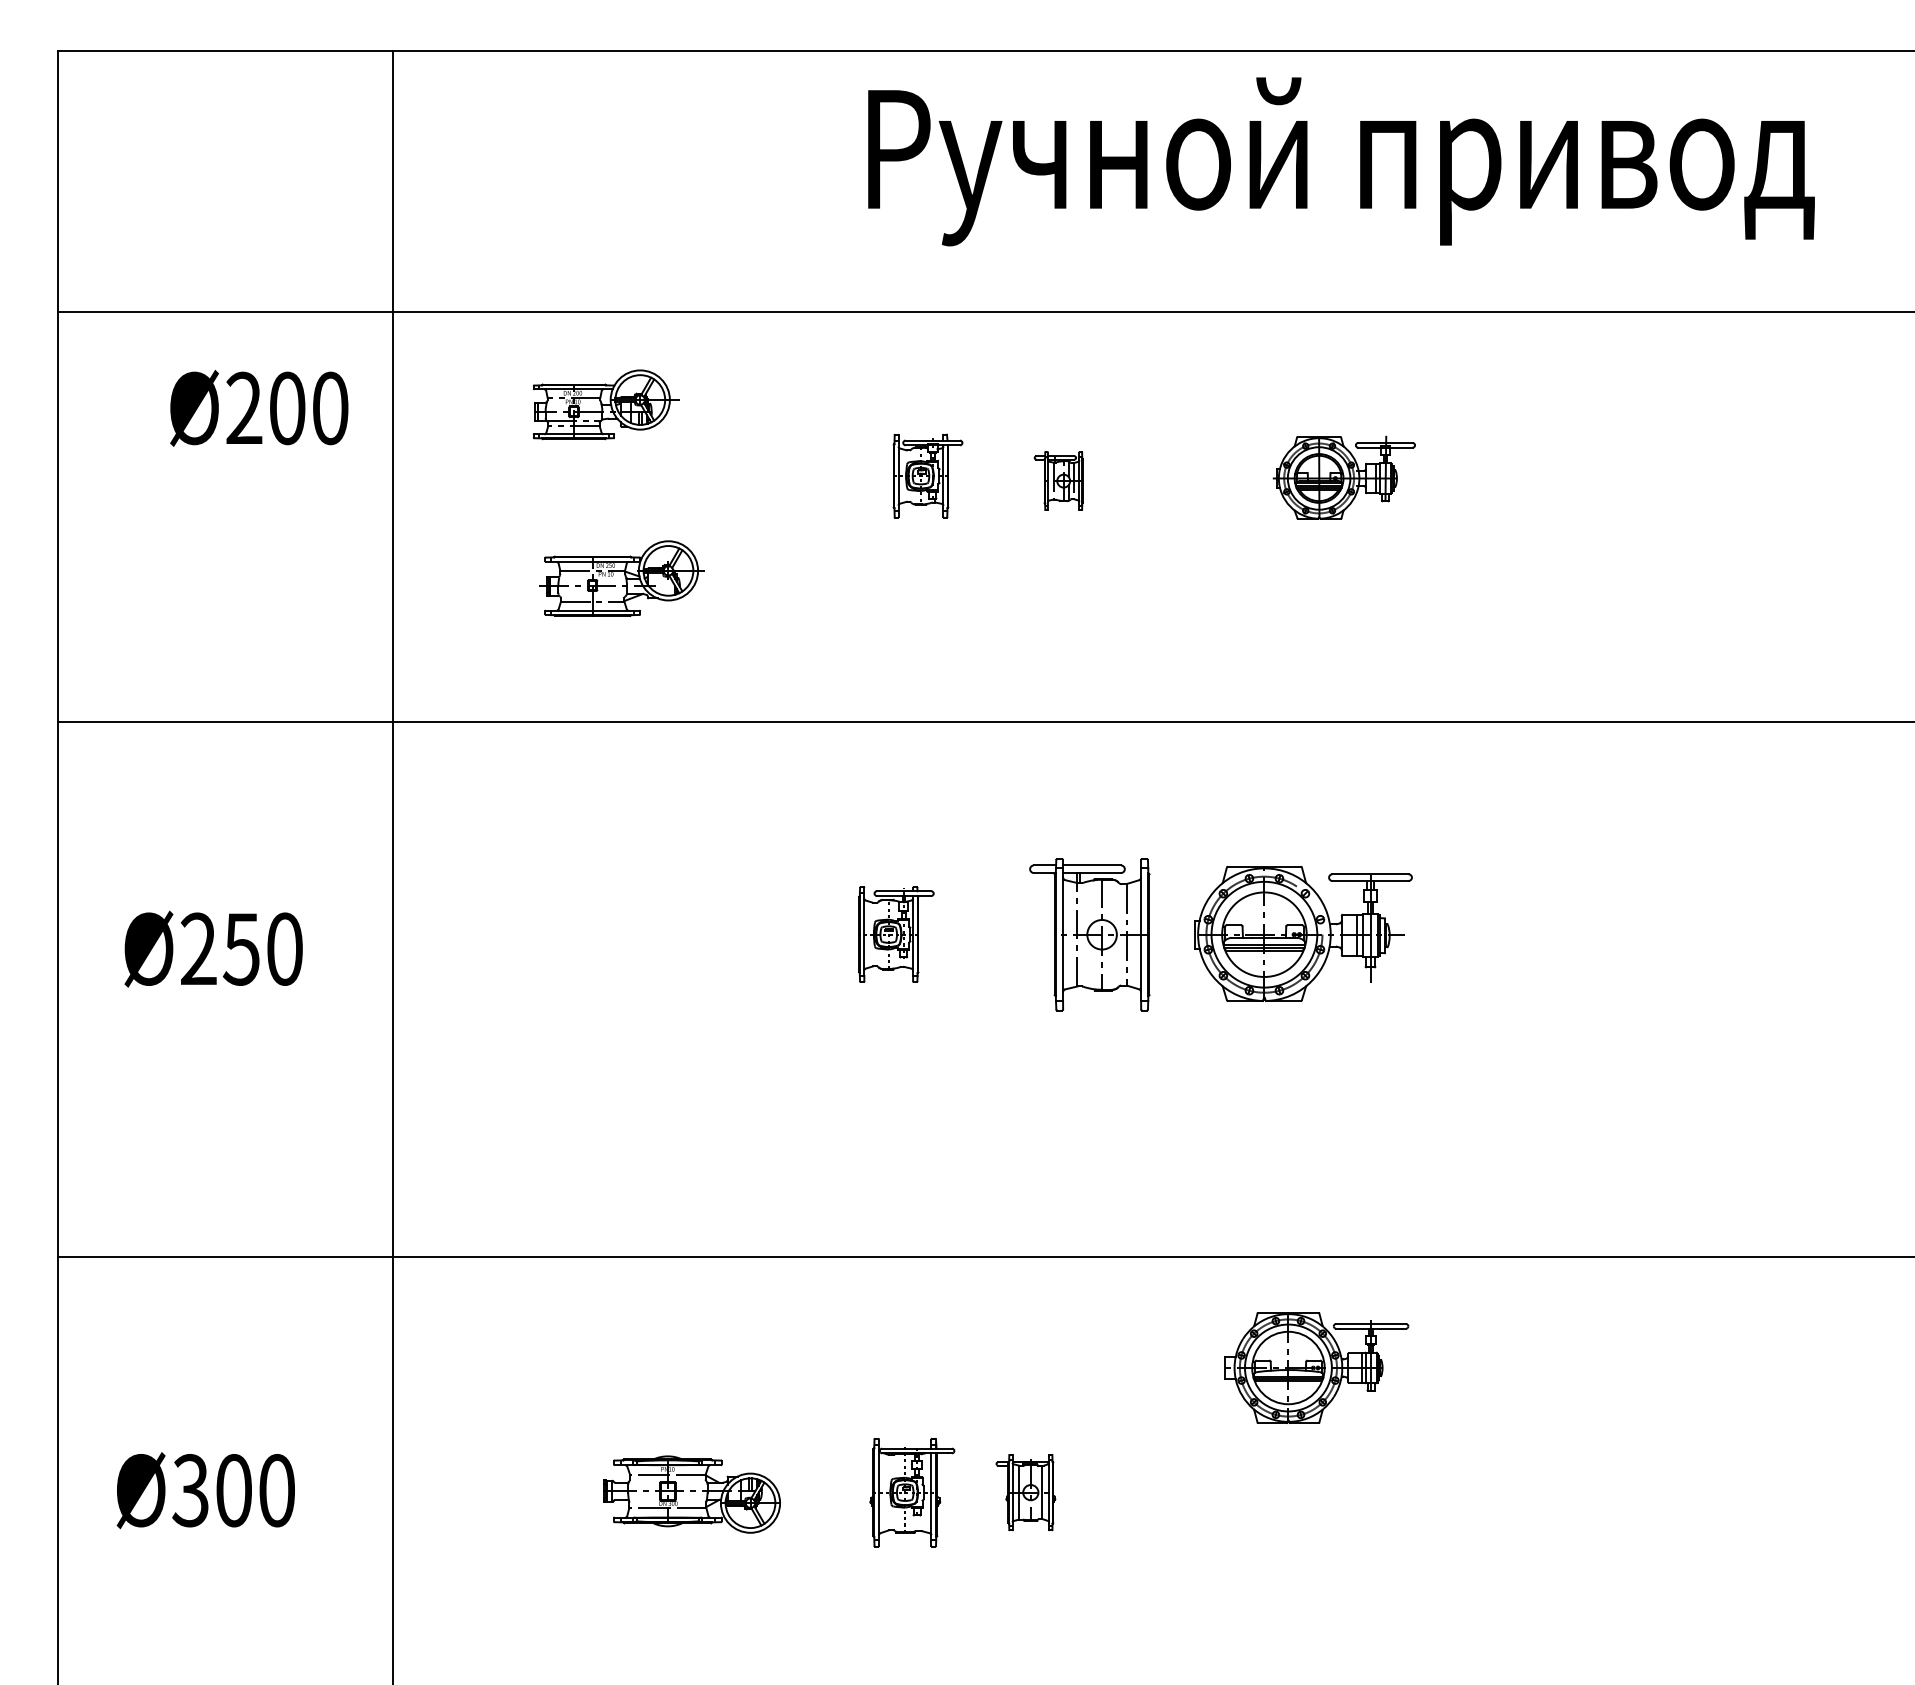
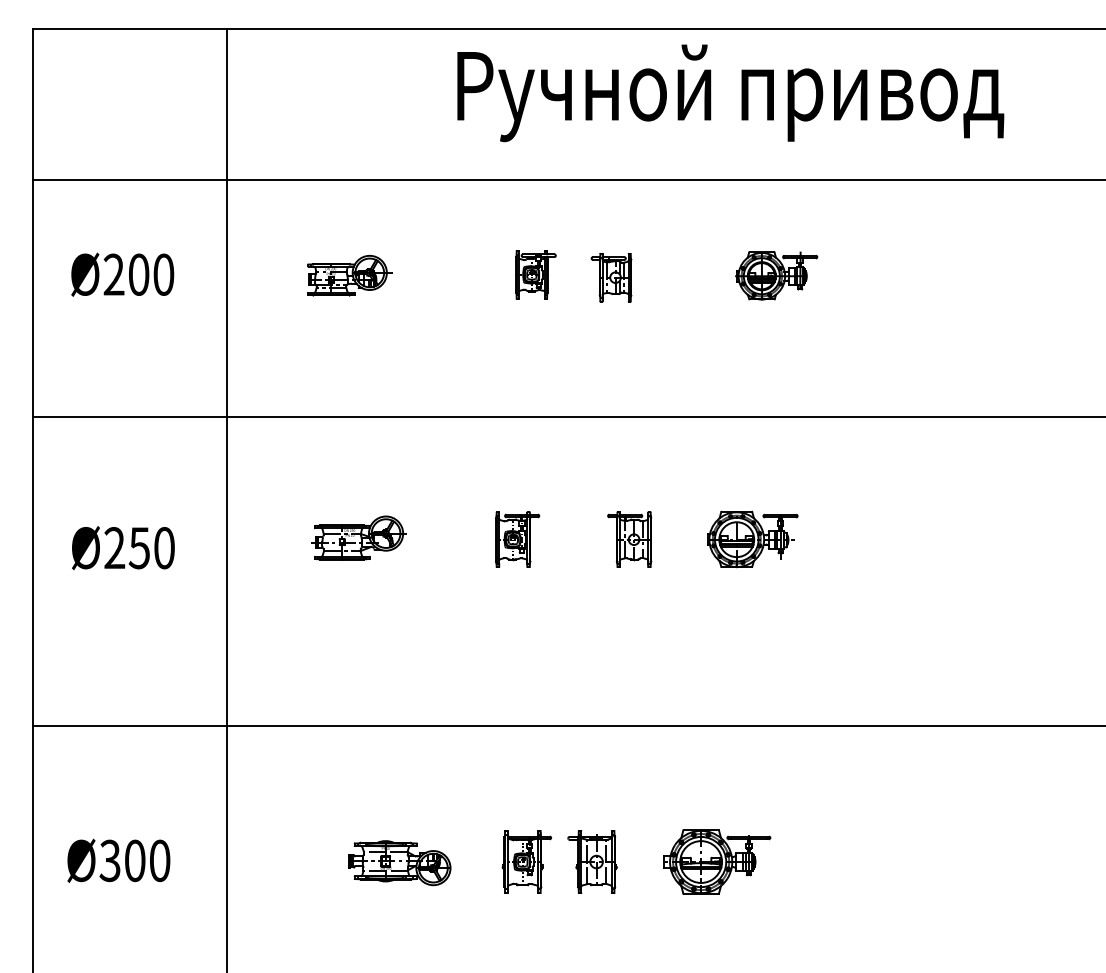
text: (1340, 162) -> (730, 93), moved
part: (605, 404) -> (349, 275), moved
text: (258, 407) -> (122, 274), moved
part: (1058, 480) -> (611, 277), size x1.43
part: (620, 577) -> (358, 537), moved
part: (1089, 934) -> (629, 539), size x0.62
part: (1302, 934) -> (752, 539), size x0.71
part: (1316, 1367) -> (717, 861), moved
part: (1025, 1491) -> (592, 861), size x1.43

